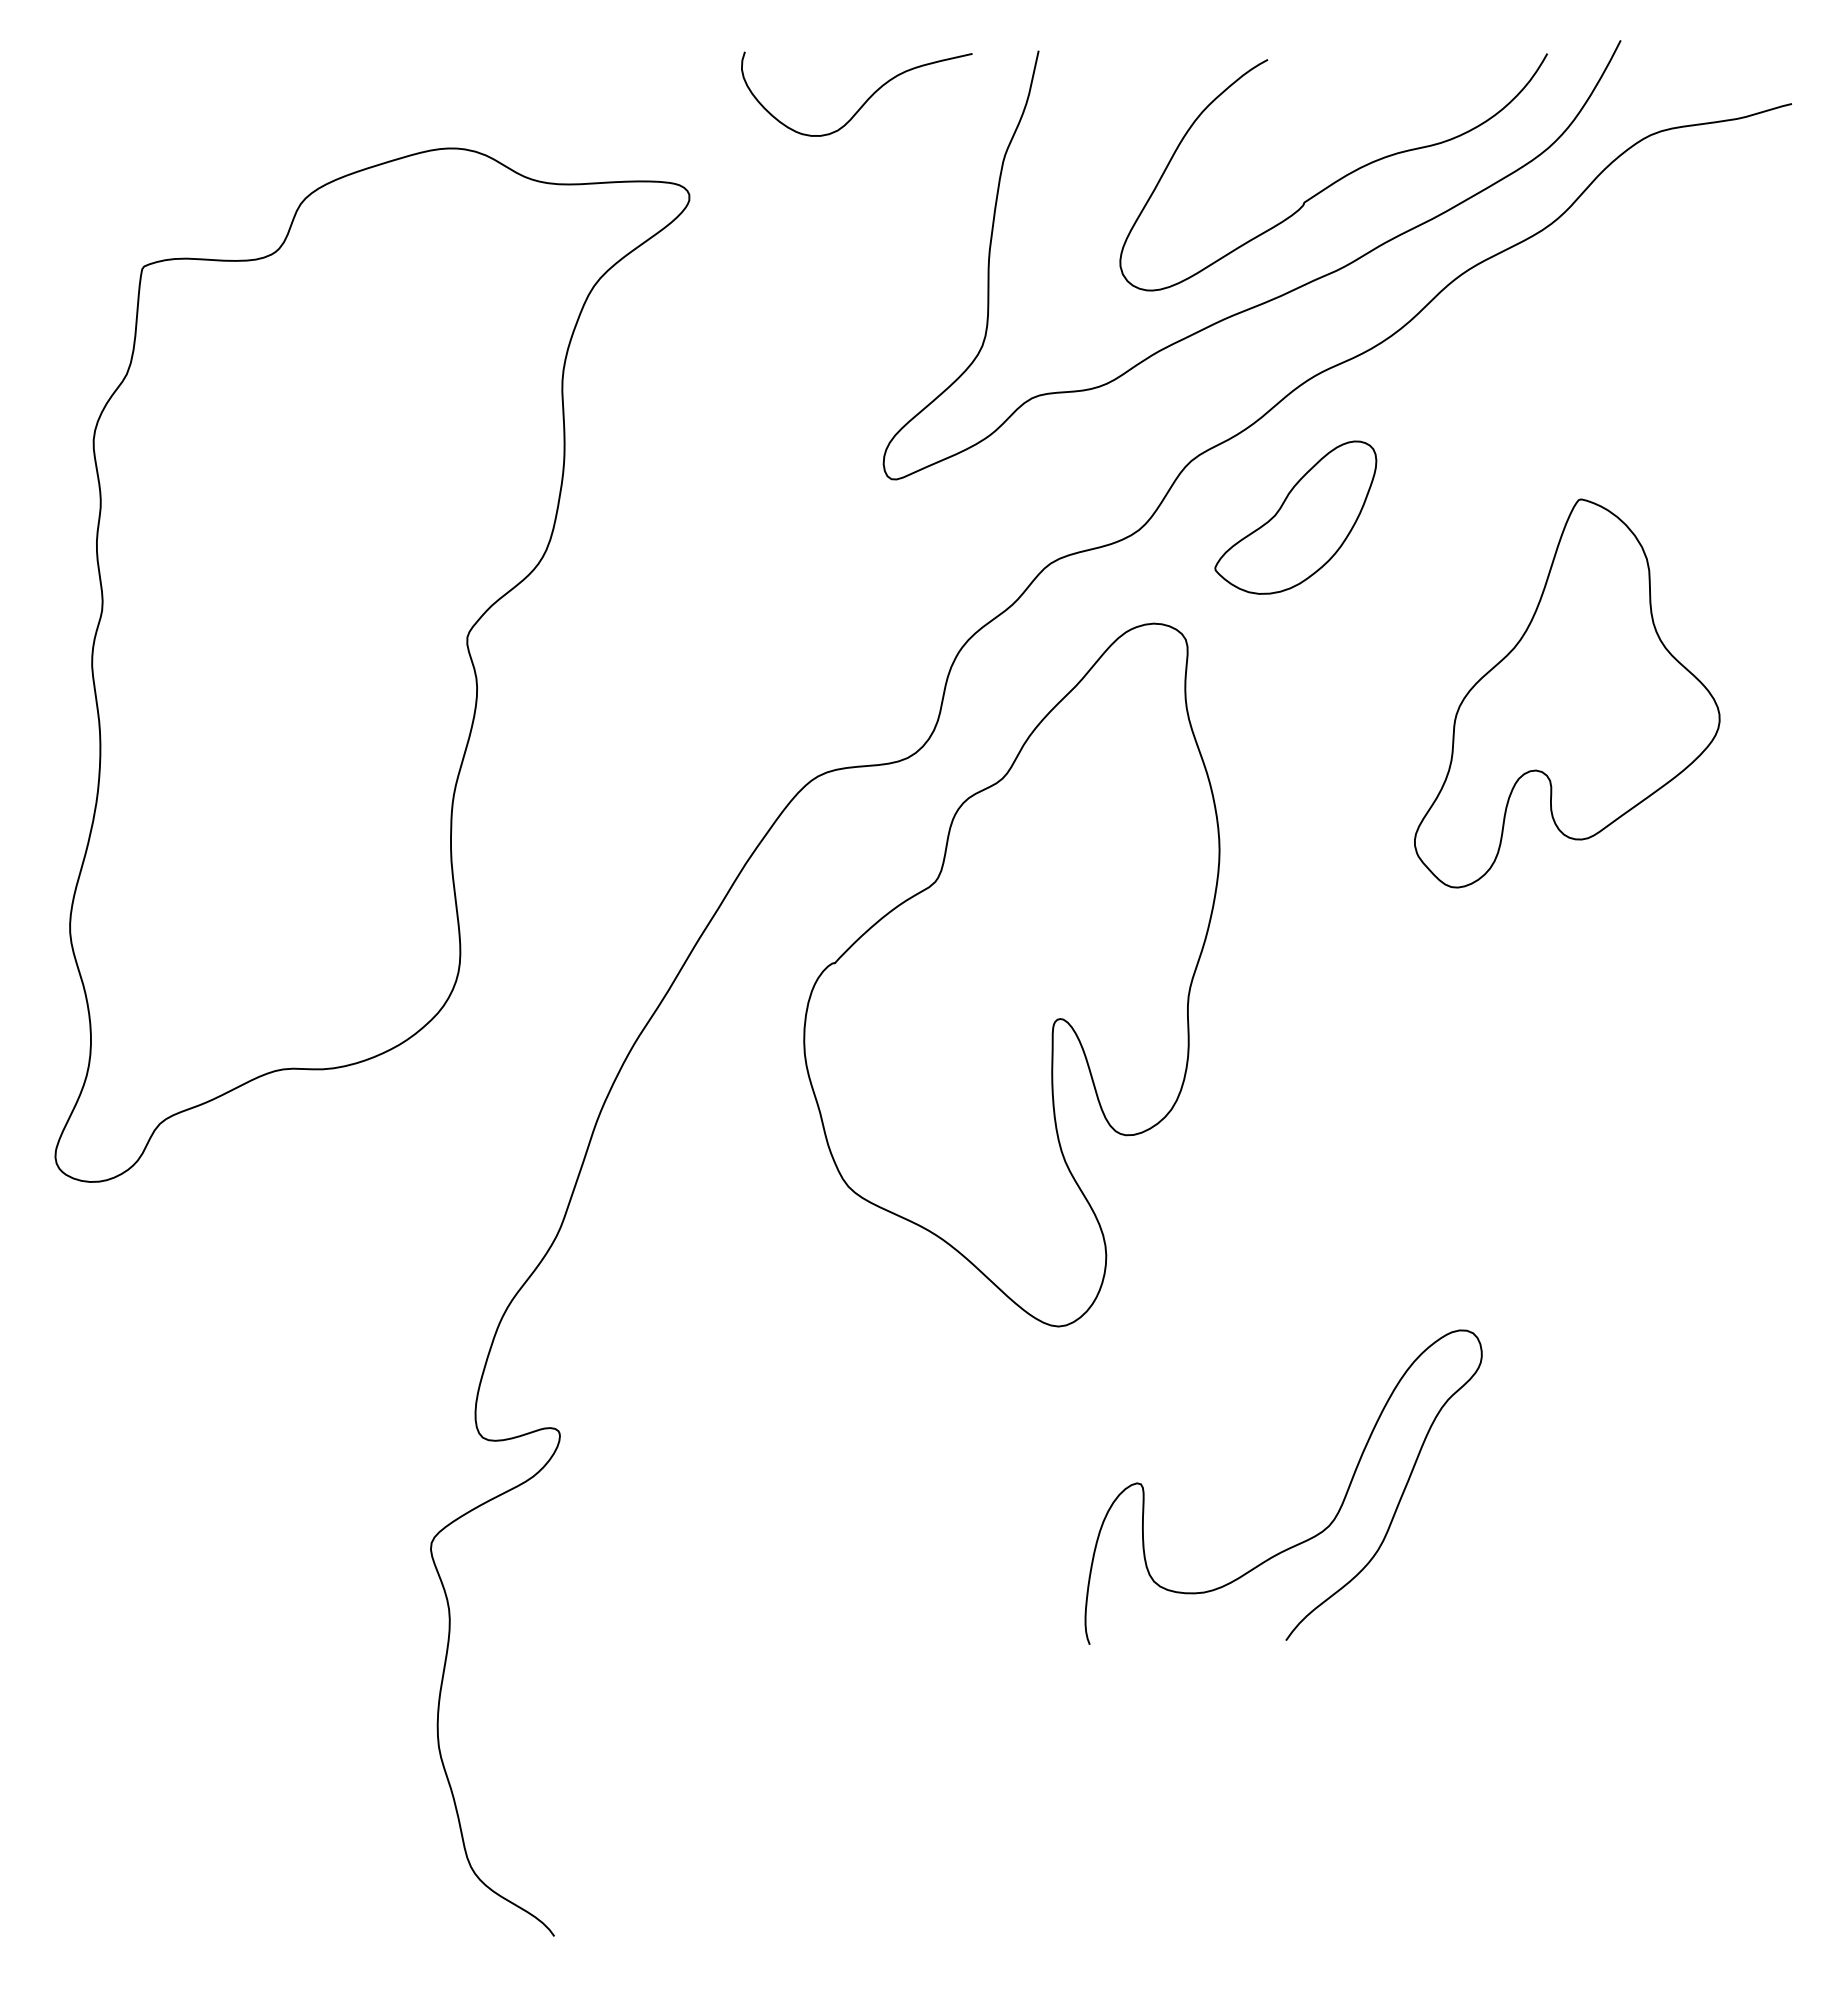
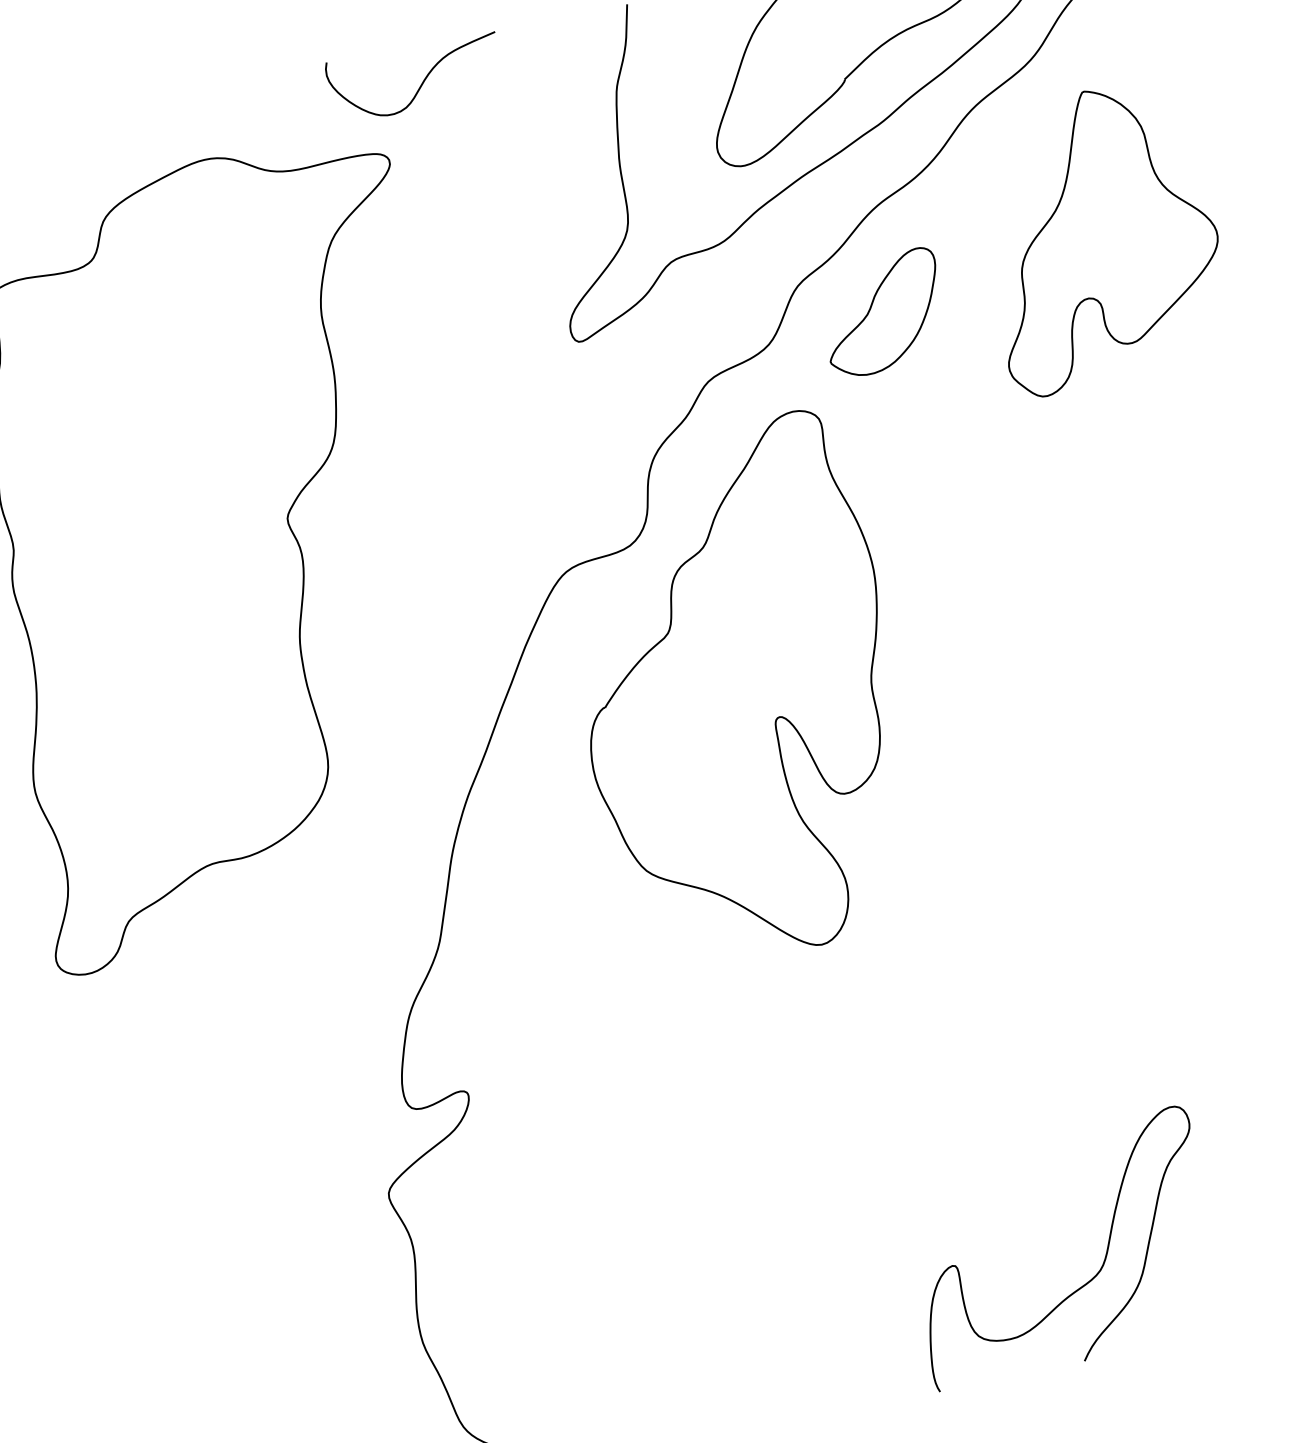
curve: (866, 99) -> (423, 80), moved
part: (1567, 693) -> (1101, 237), moved
curve: (1308, 1538) -> (1086, 1282), moved

